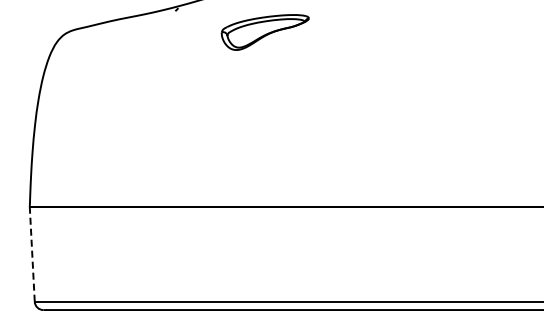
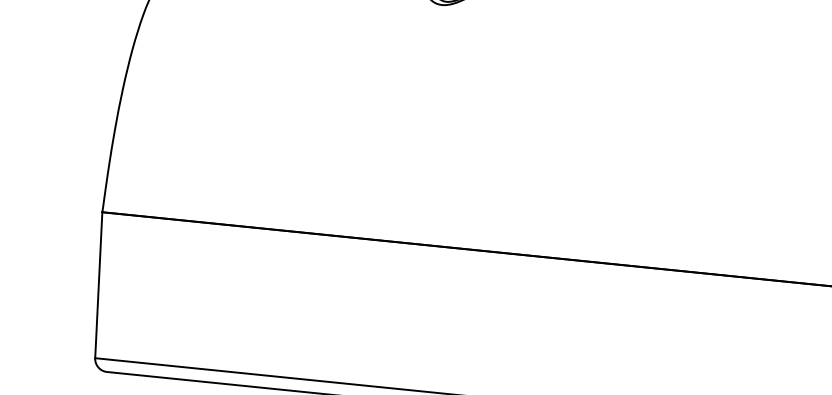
line: (32, 254) -> (99, 285), dashed -> solid

